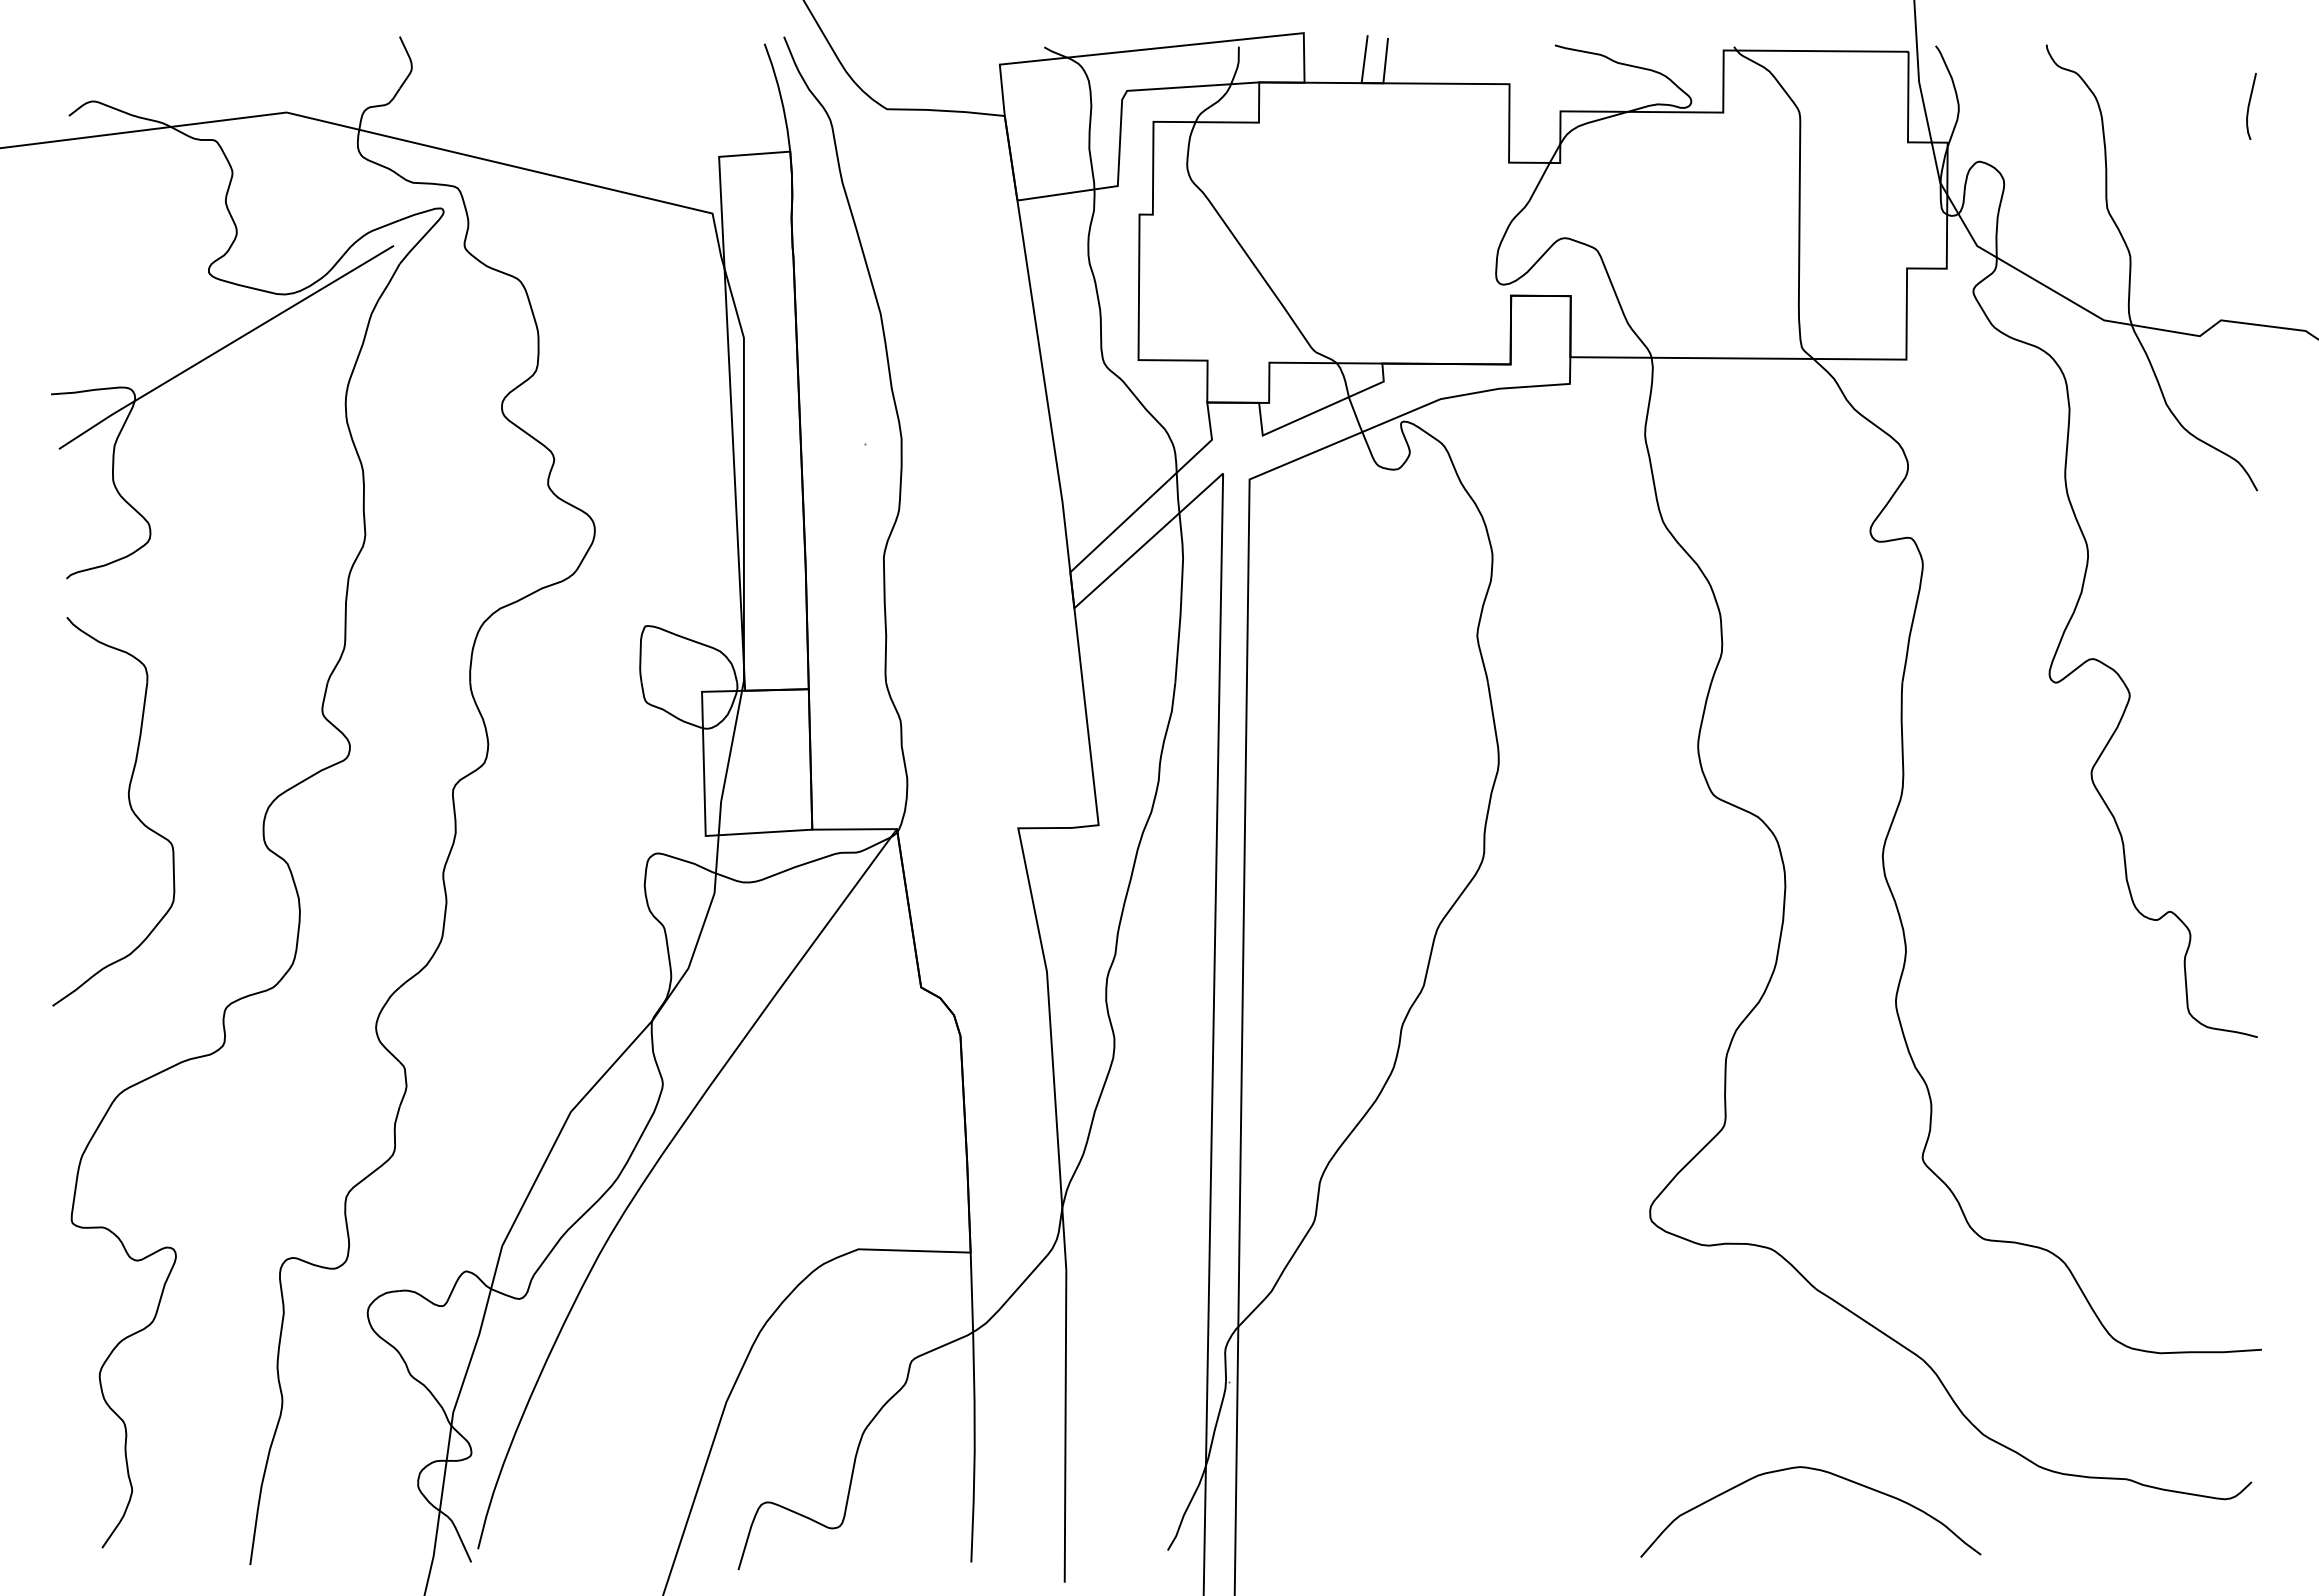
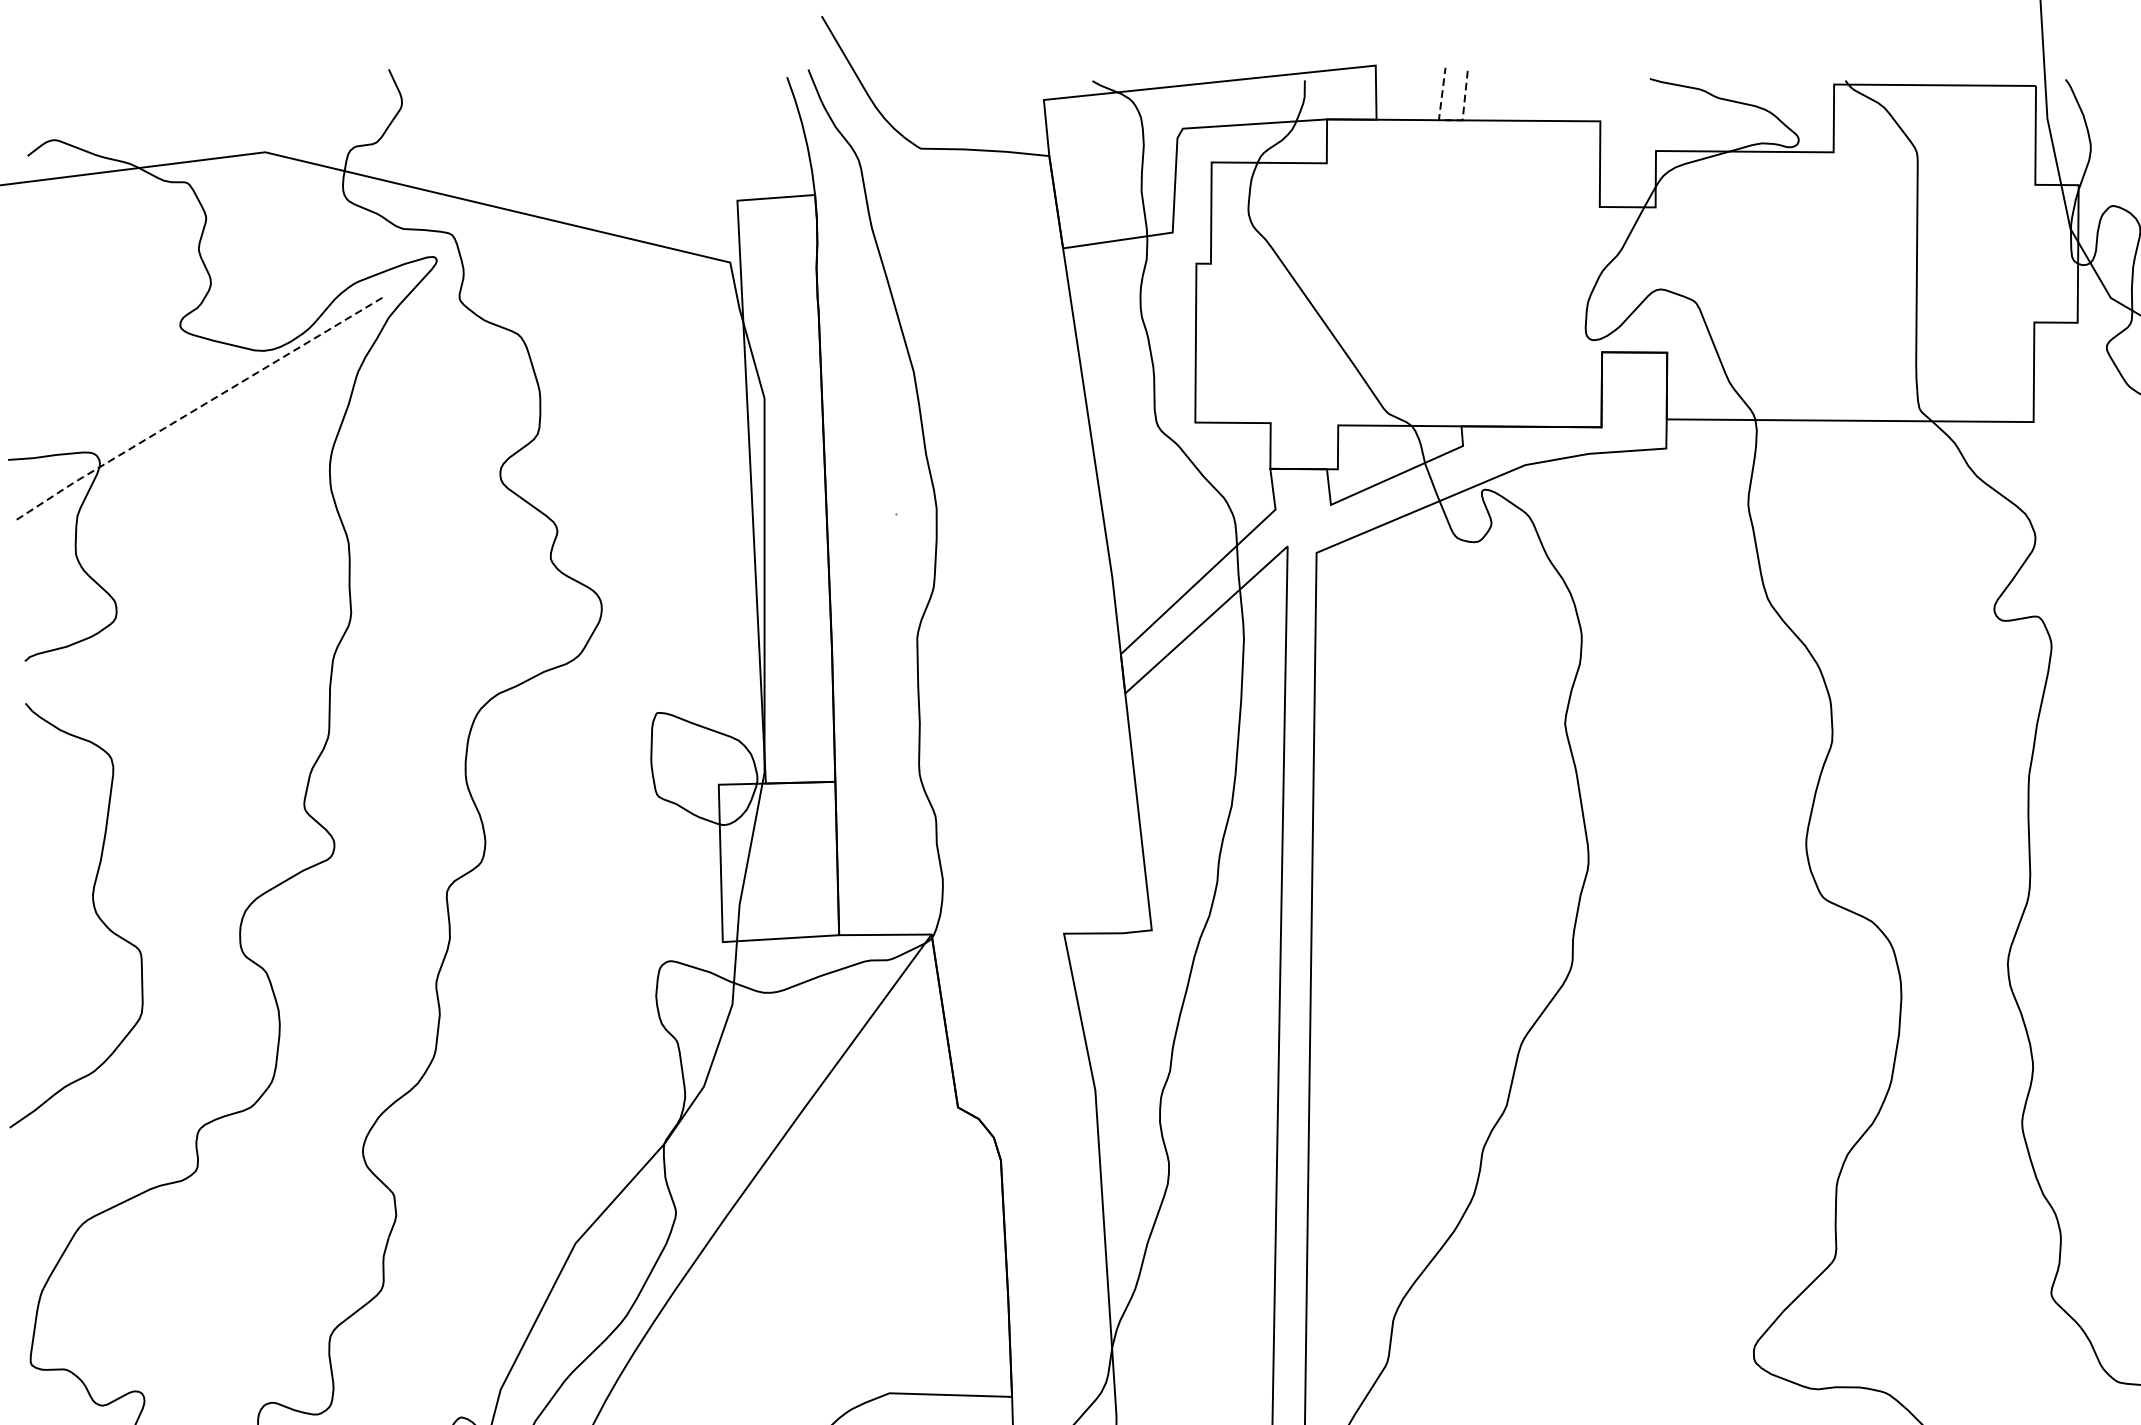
line: (1370, 83) -> (1448, 120), solid -> dashed
line: (225, 346) -> (198, 407), solid -> dashed

